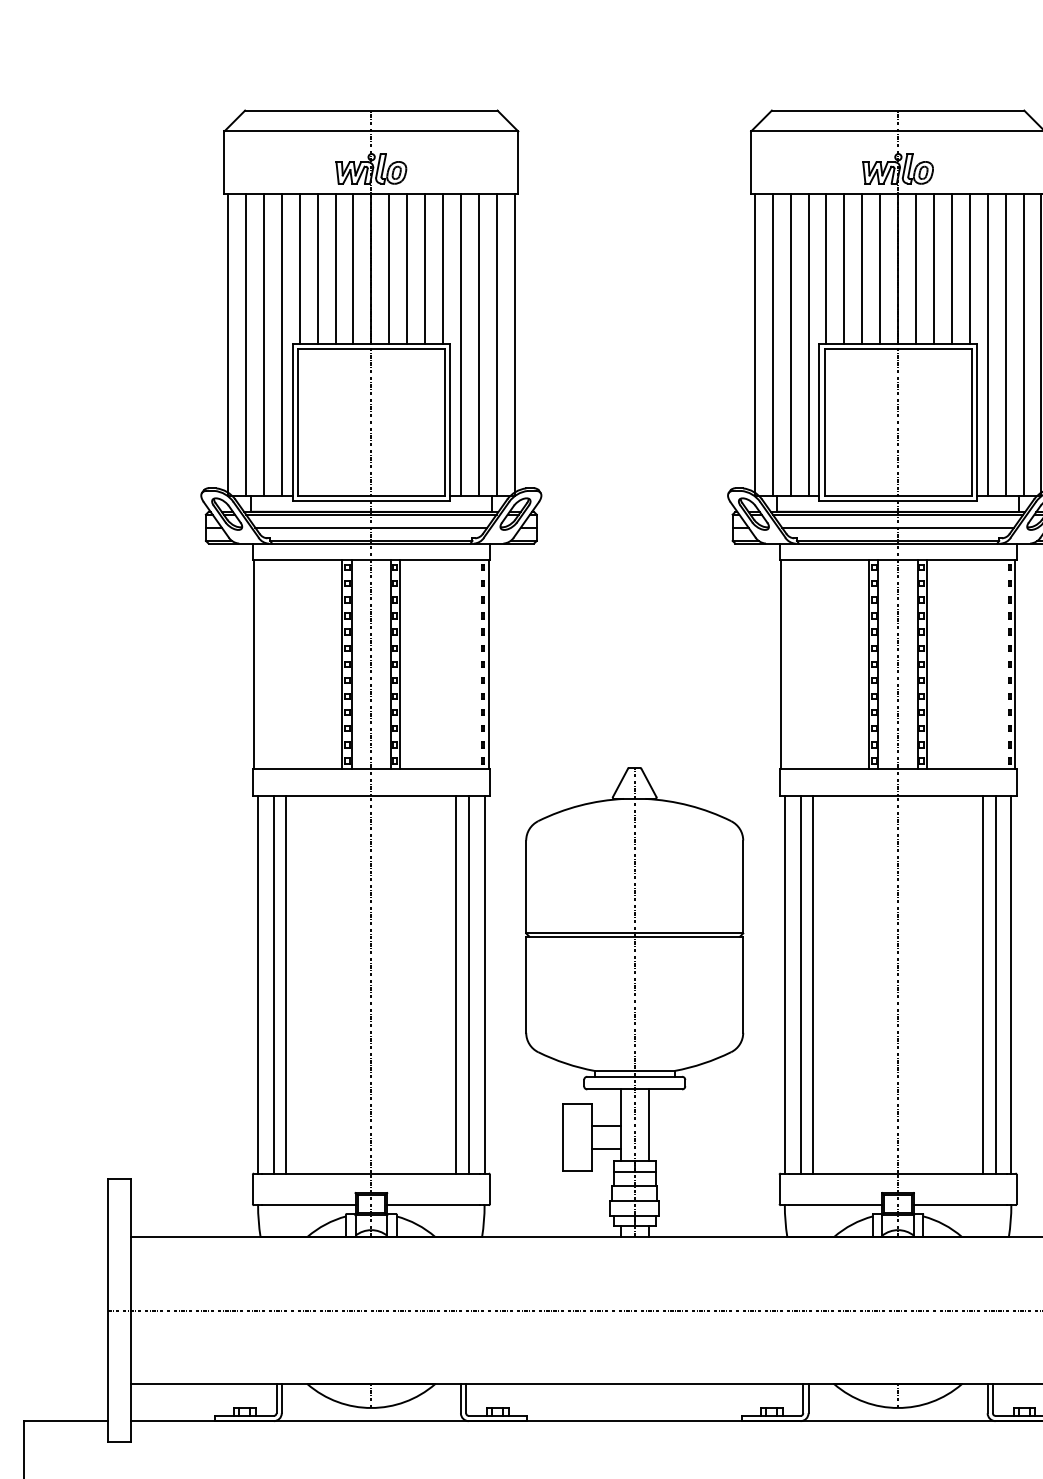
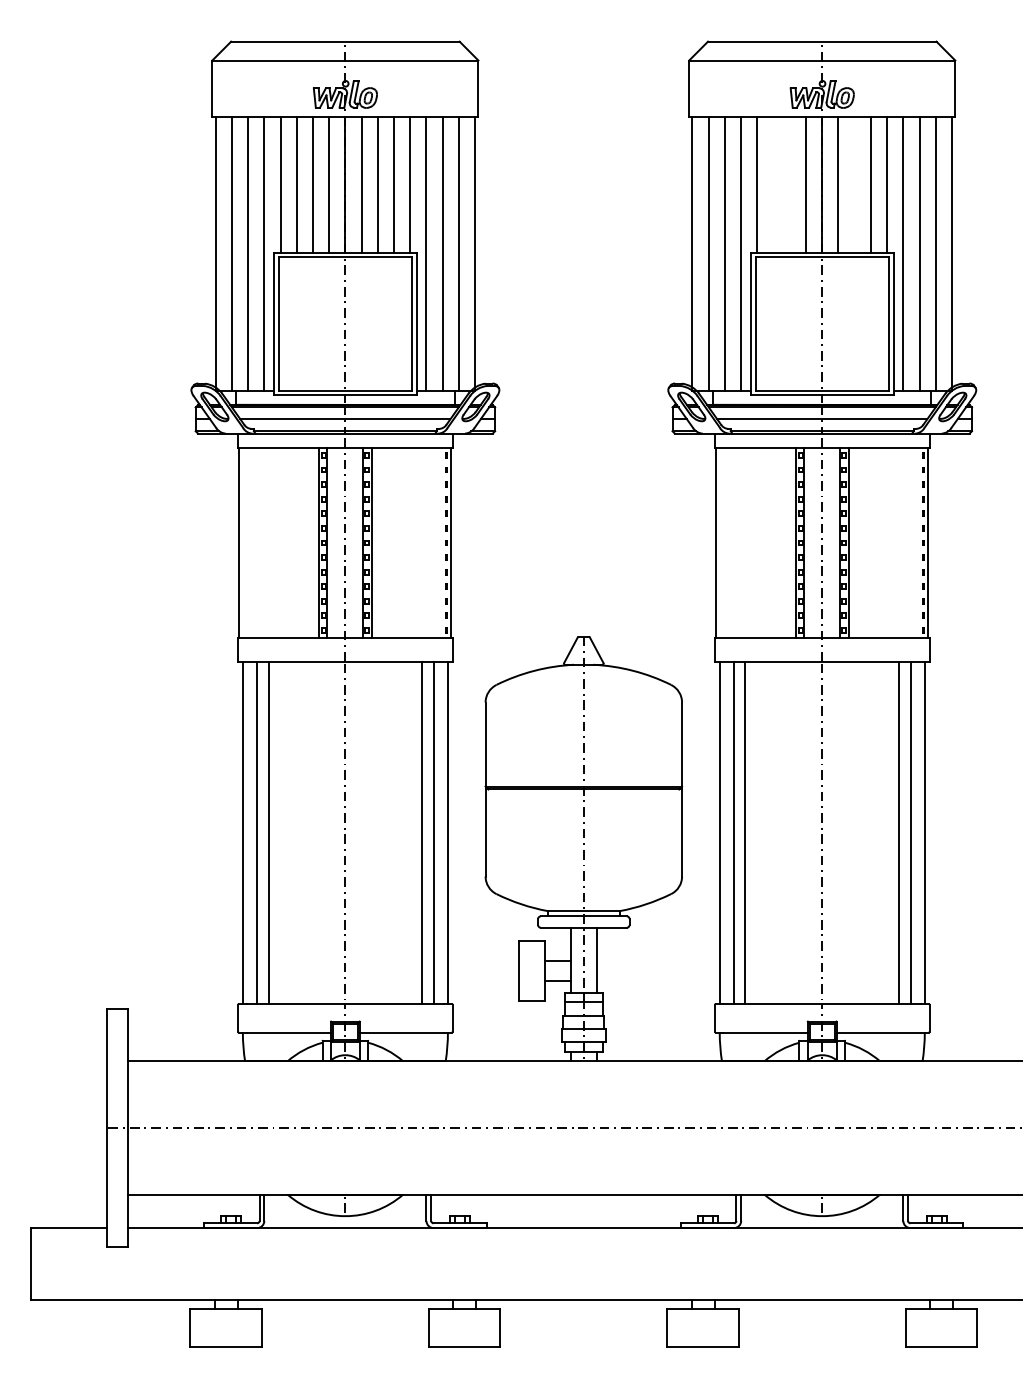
line: (844, 268) -> (773, 184), removed
line: (861, 268) -> (789, 184), removed
line: (933, 268) -> (854, 184), removed

